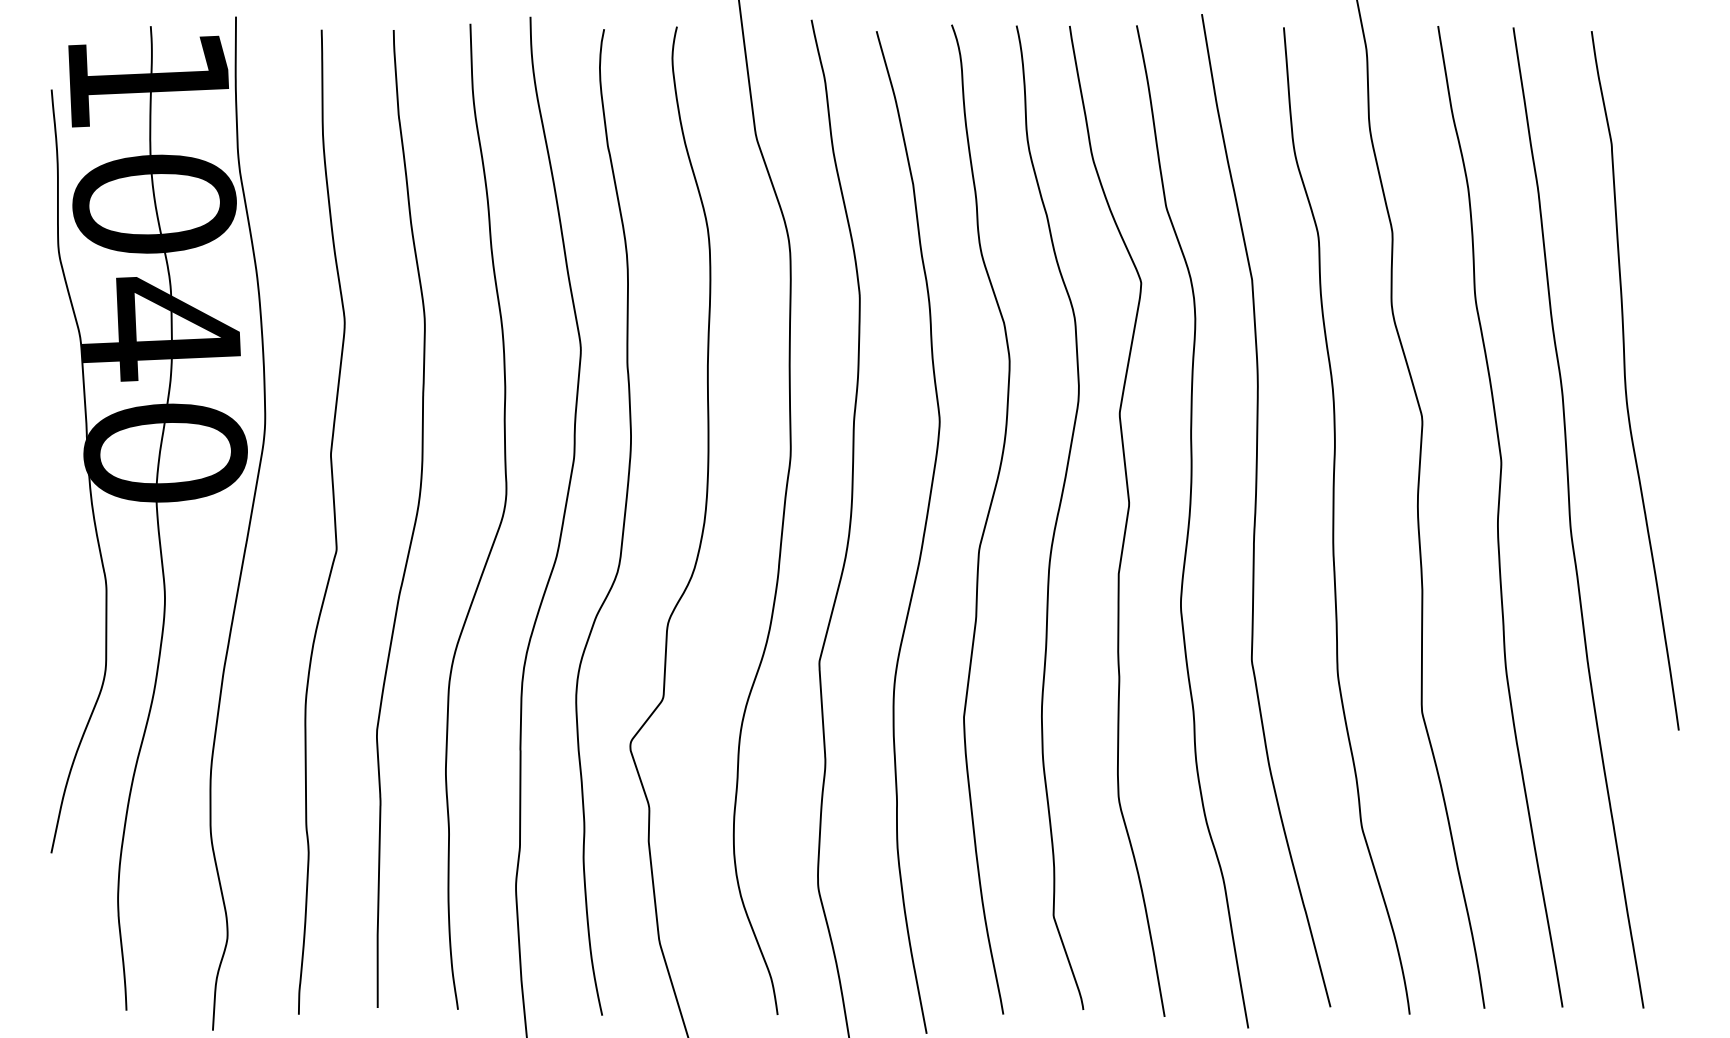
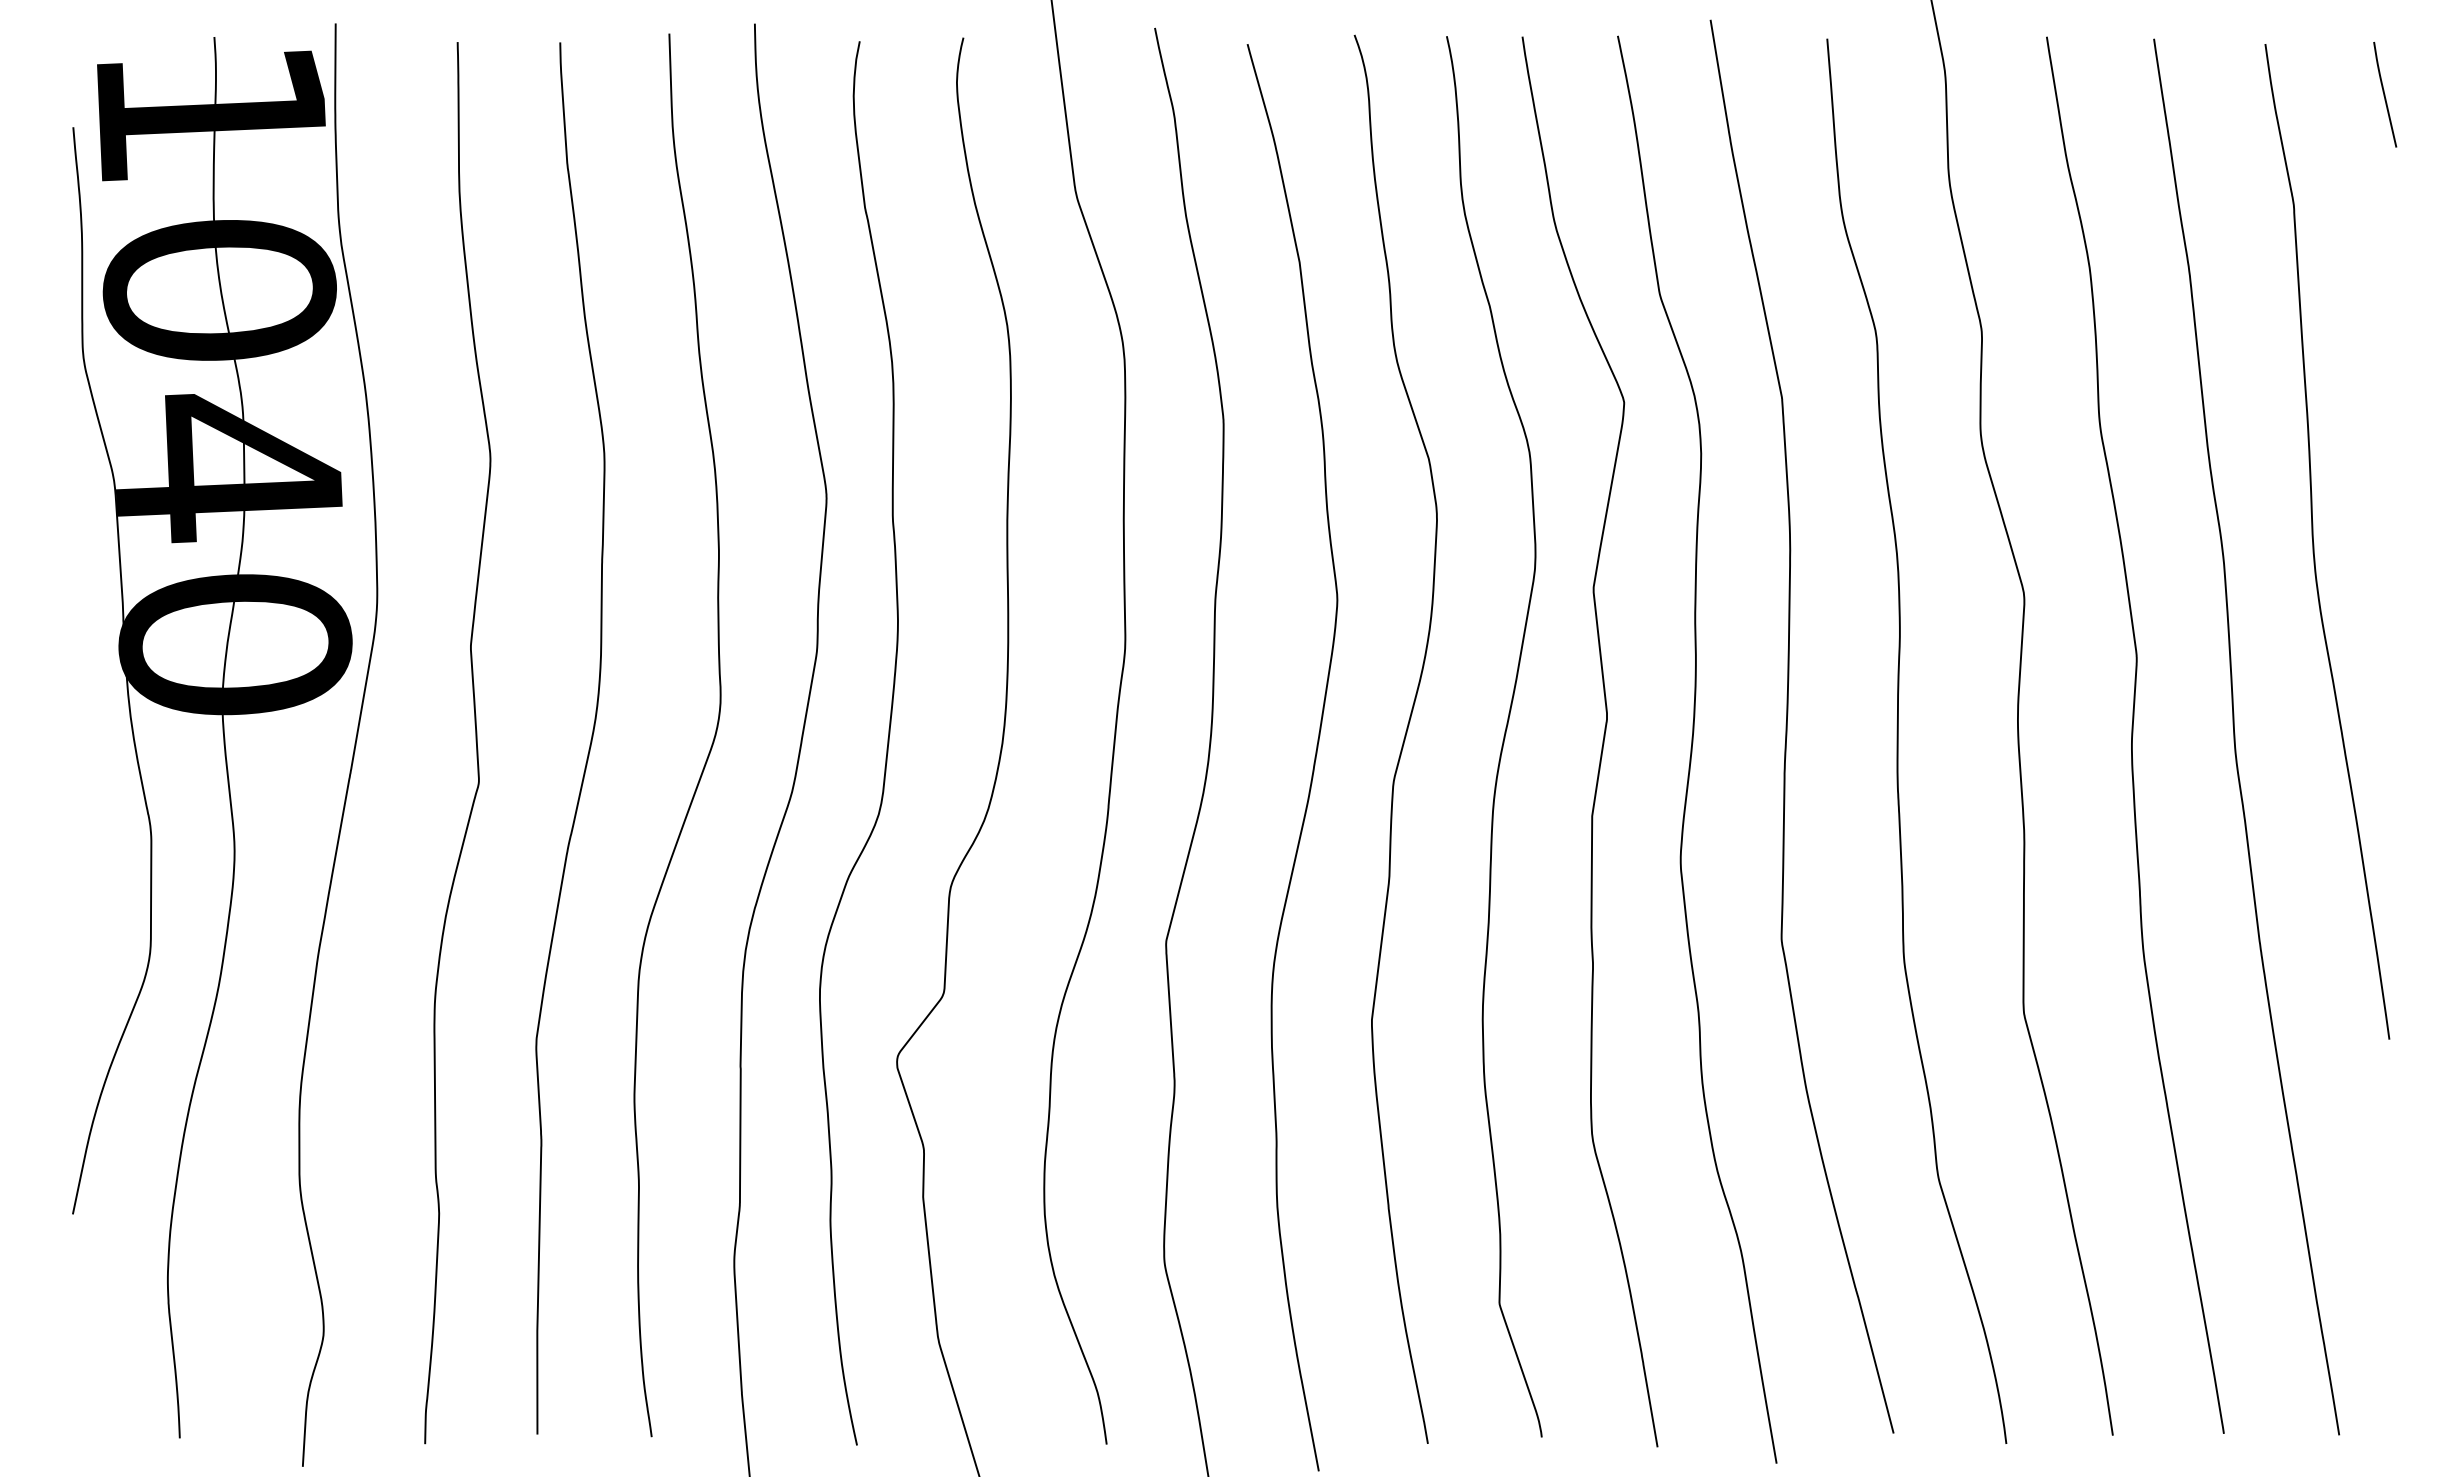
line: (1675, 66) -> (2384, 94), added

